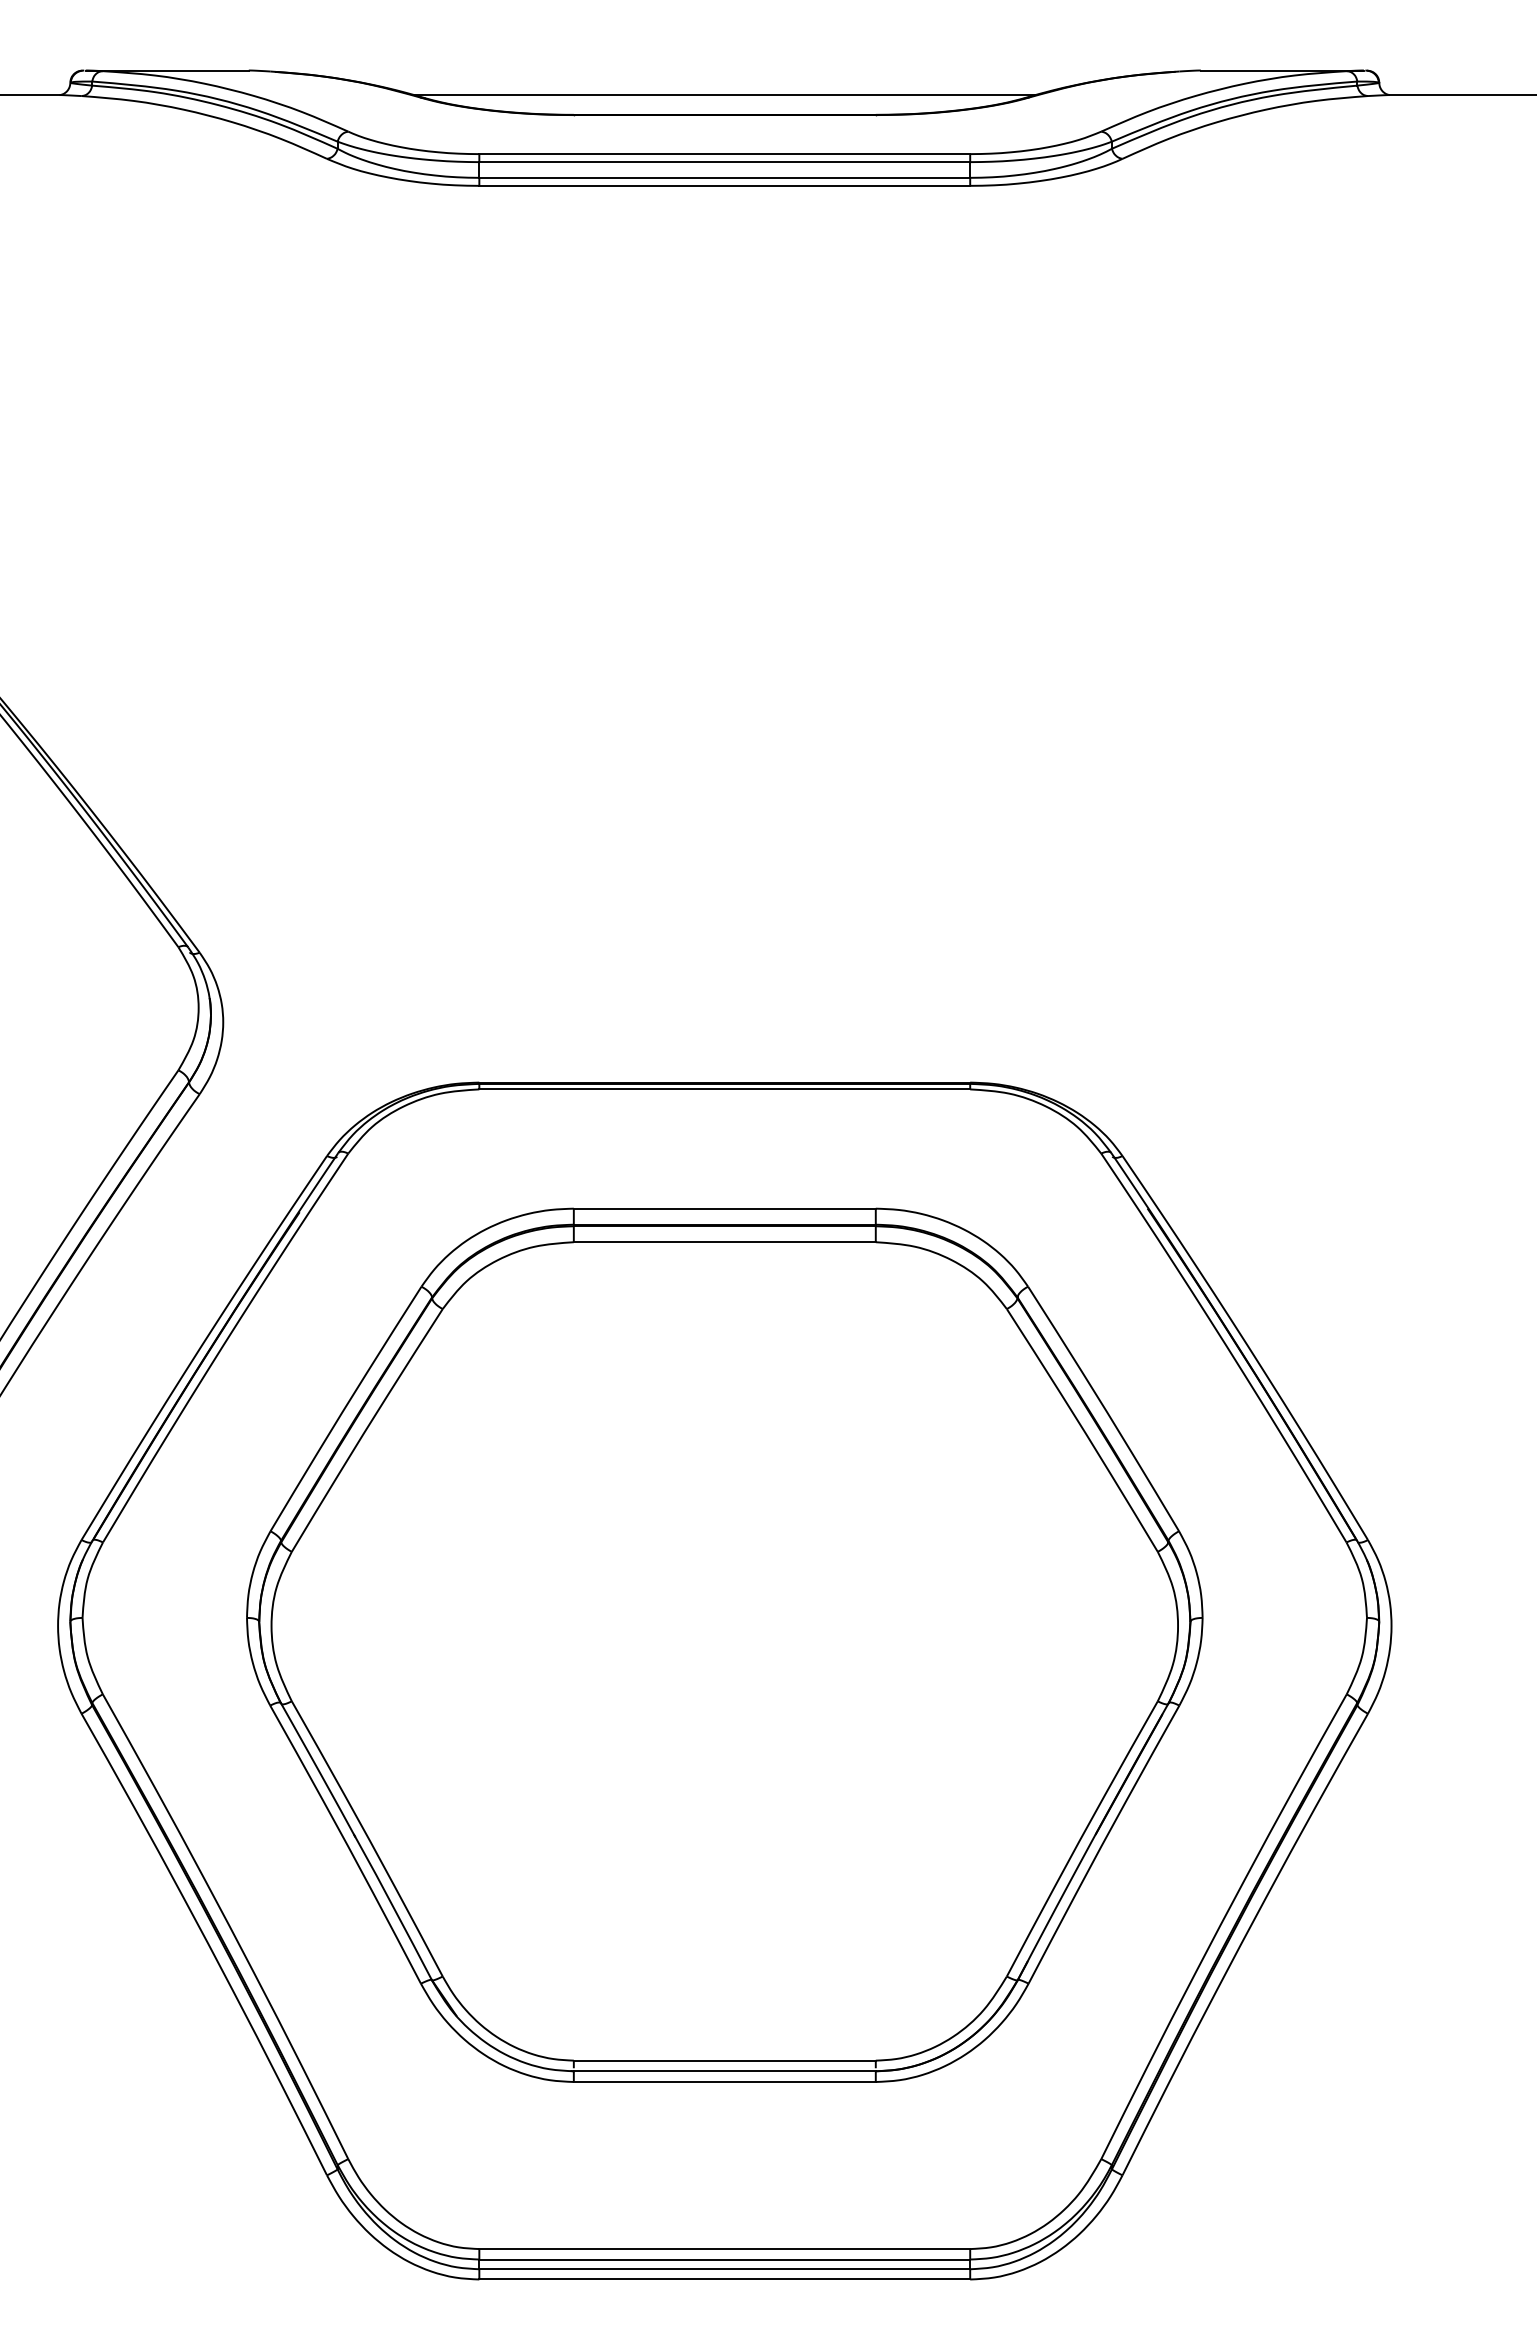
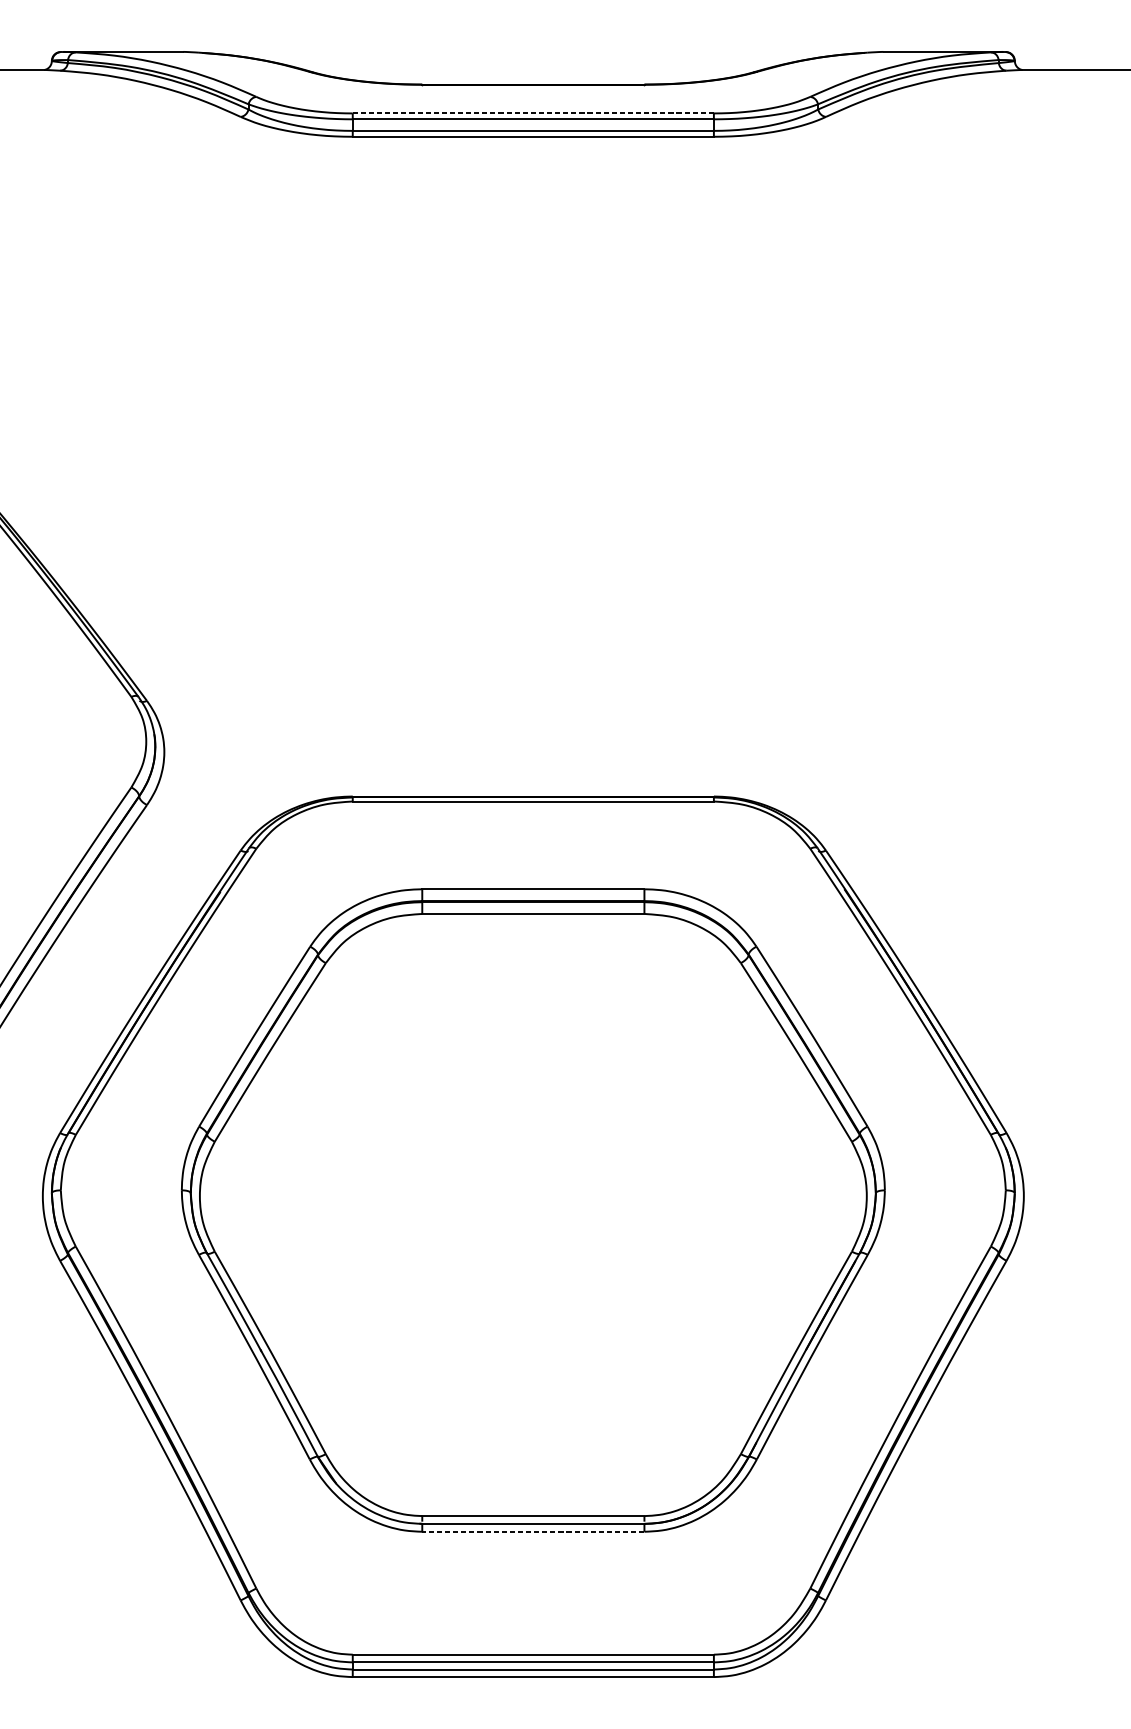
line: (724, 95) -> (533, 70), removed
line: (725, 154) -> (533, 113), solid -> dashed
line: (724, 2082) -> (533, 1532), solid -> dashed

